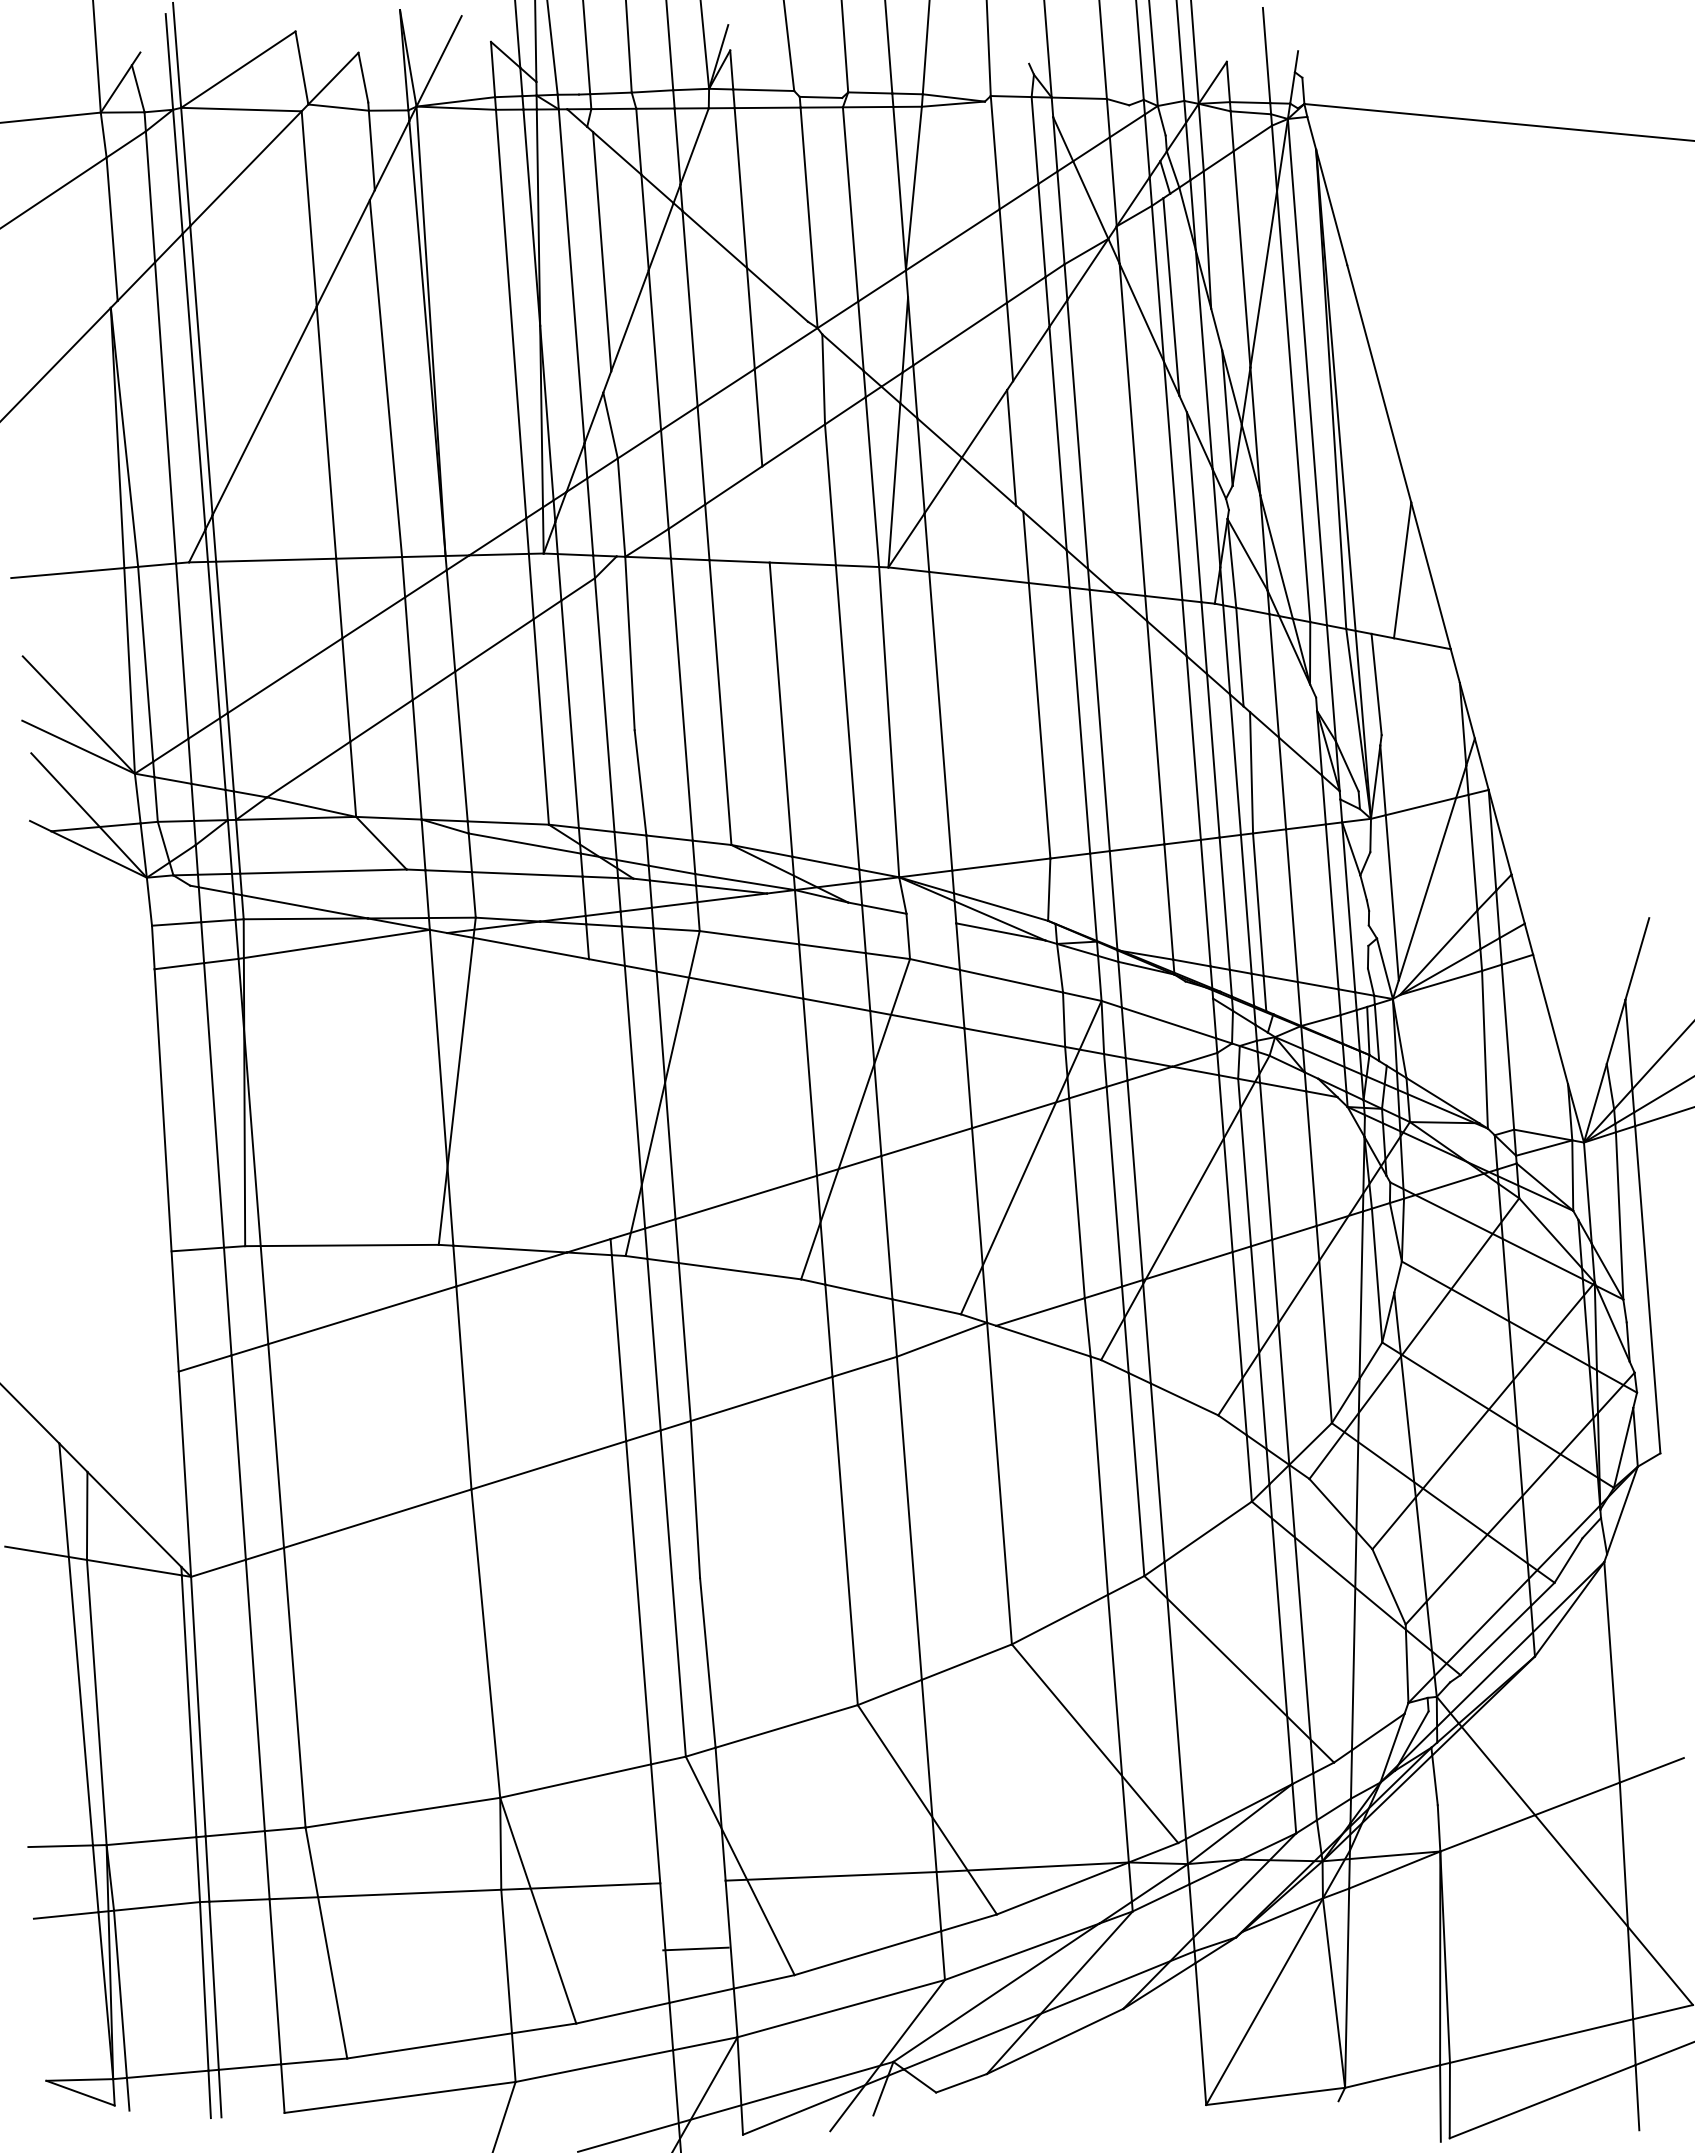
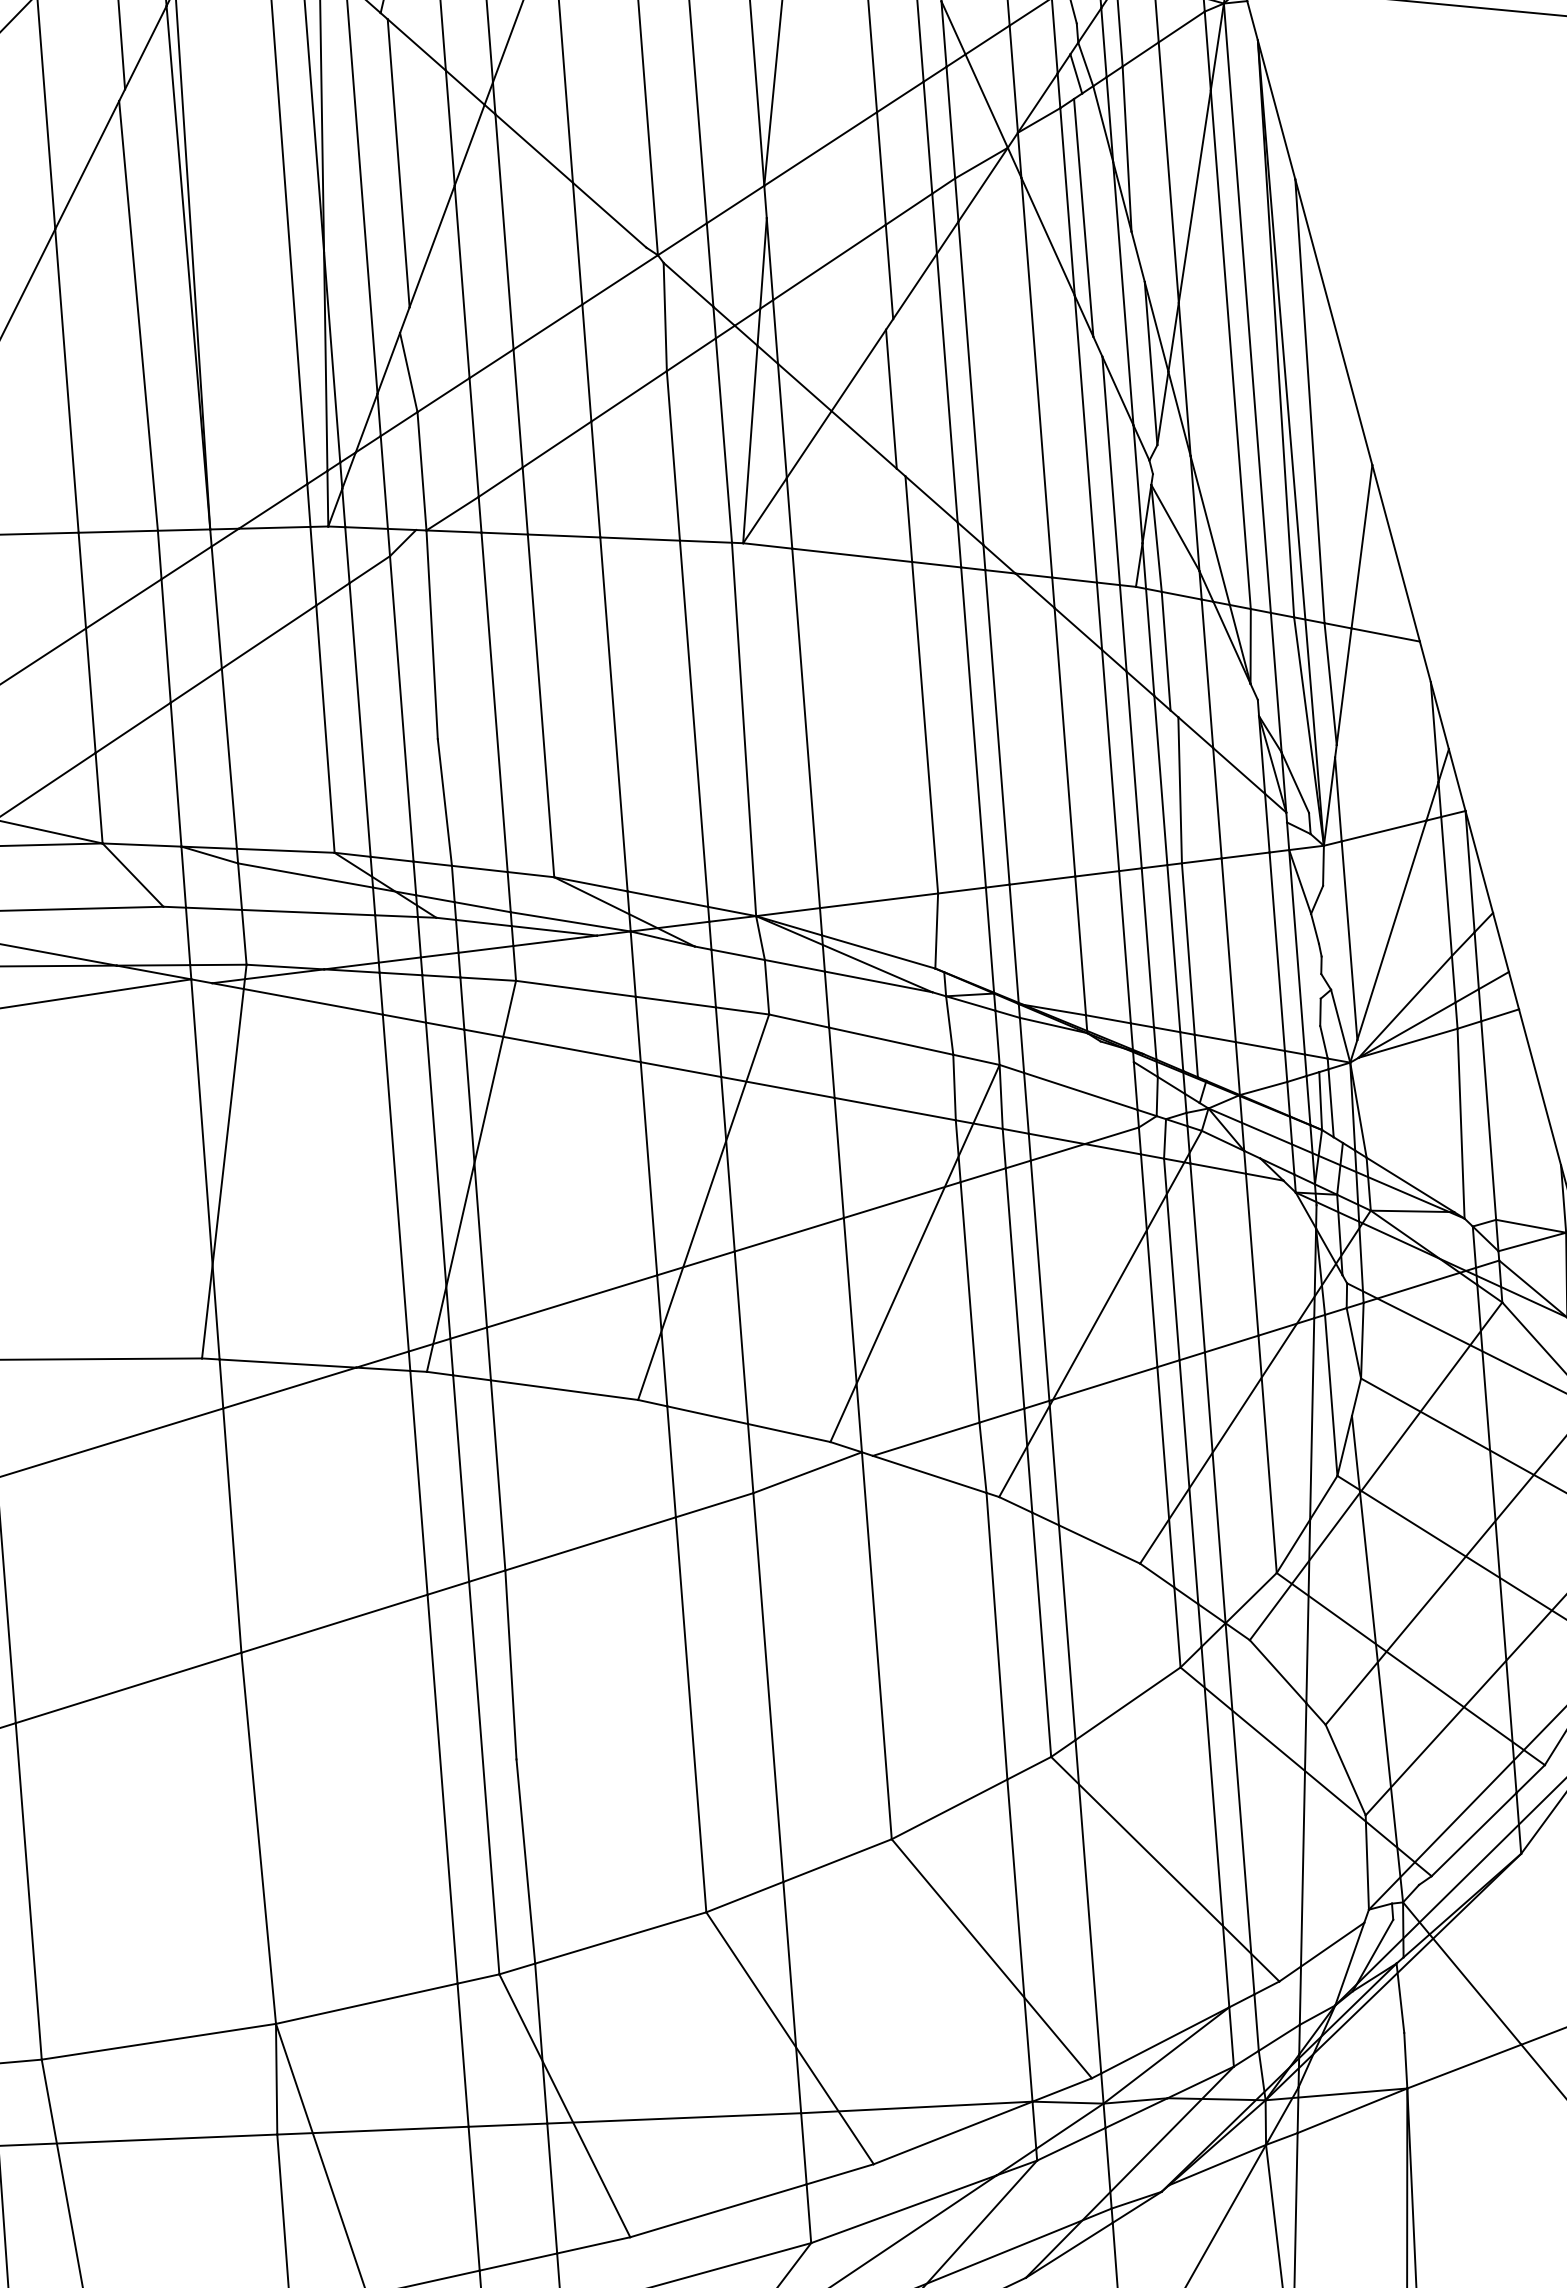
line: (1359, 449) -> (1310, 401), added
line: (765, 514) -> (595, 479), added
line: (1387, 686) -> (1343, 686), added
line: (931, 918) -> (795, 965), added
line: (599, 1099) -> (395, 1183), added
line: (695, 1948) -> (507, 2124), moved

